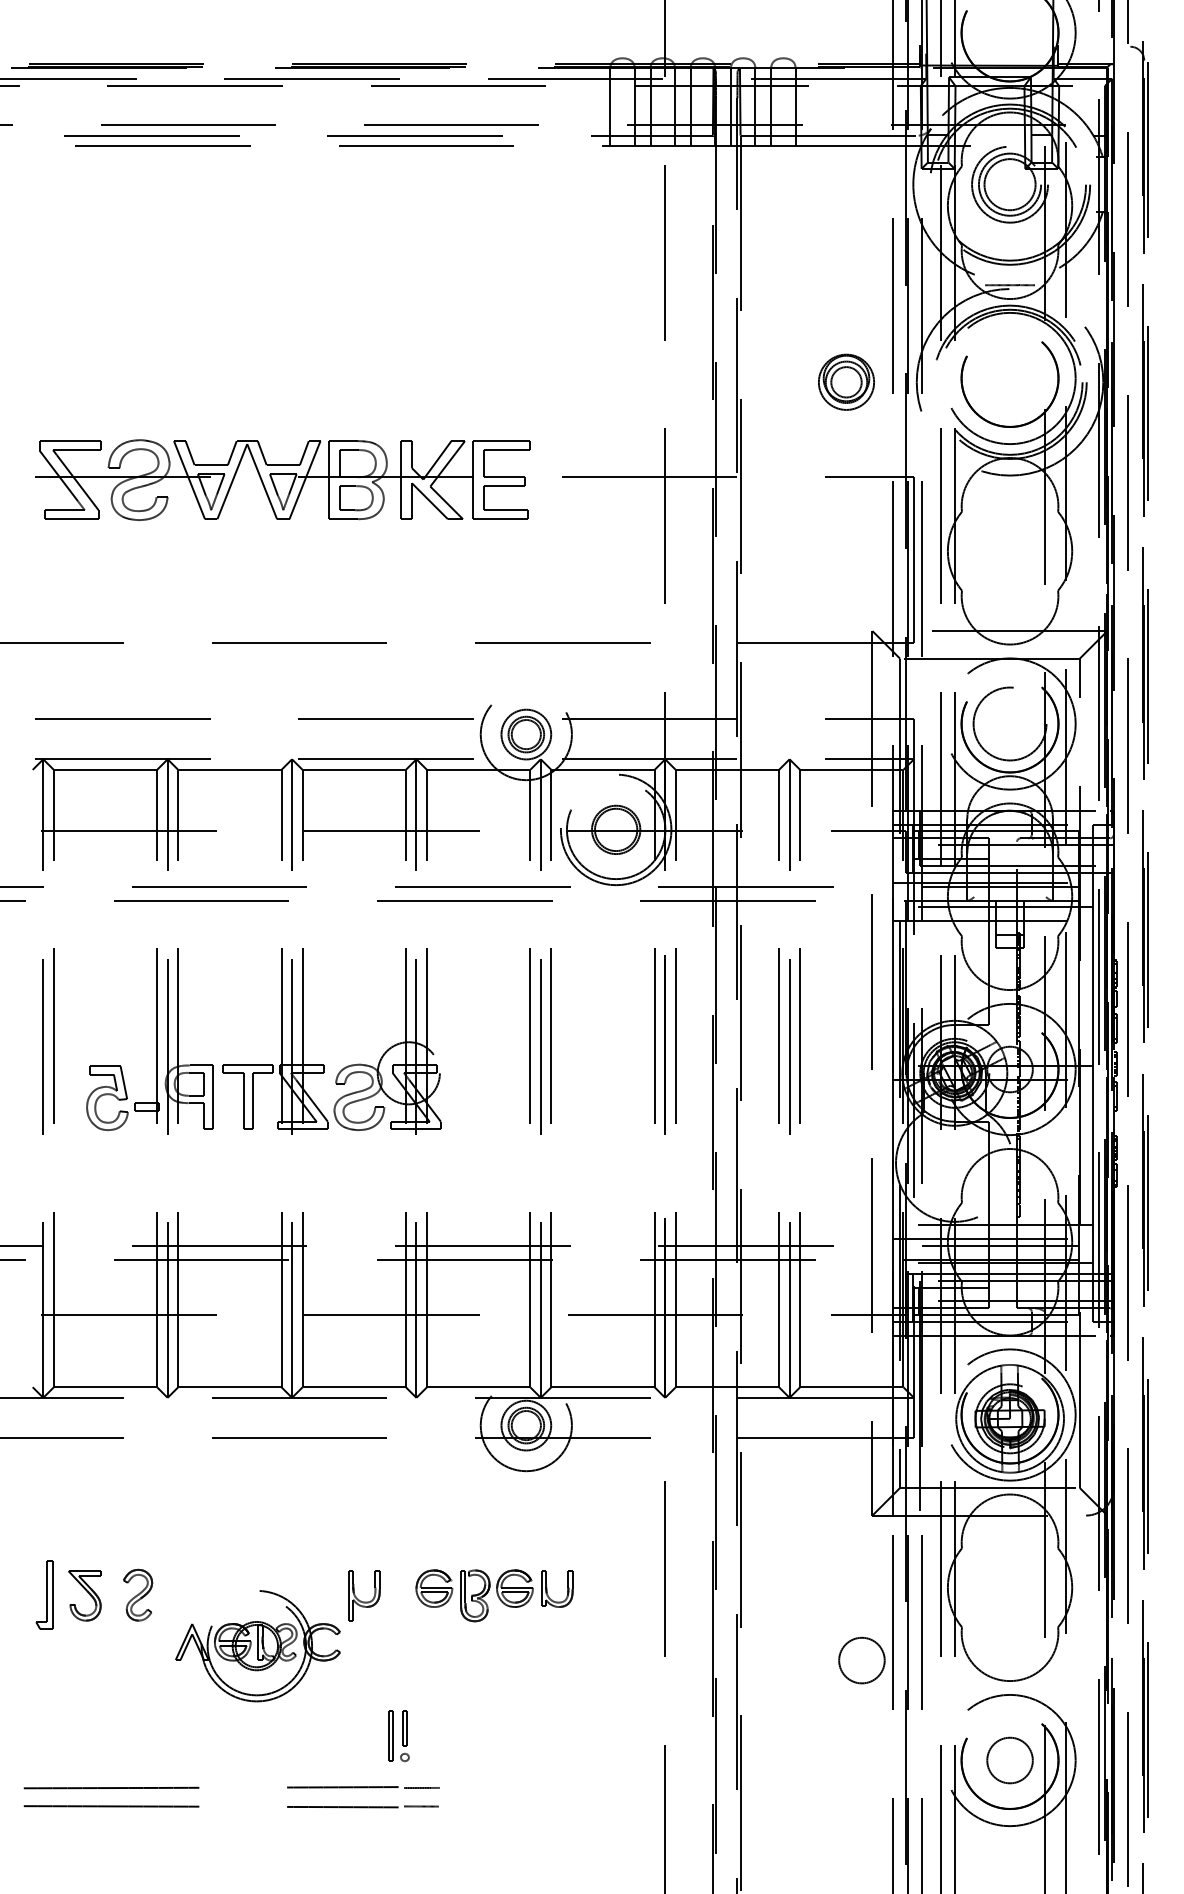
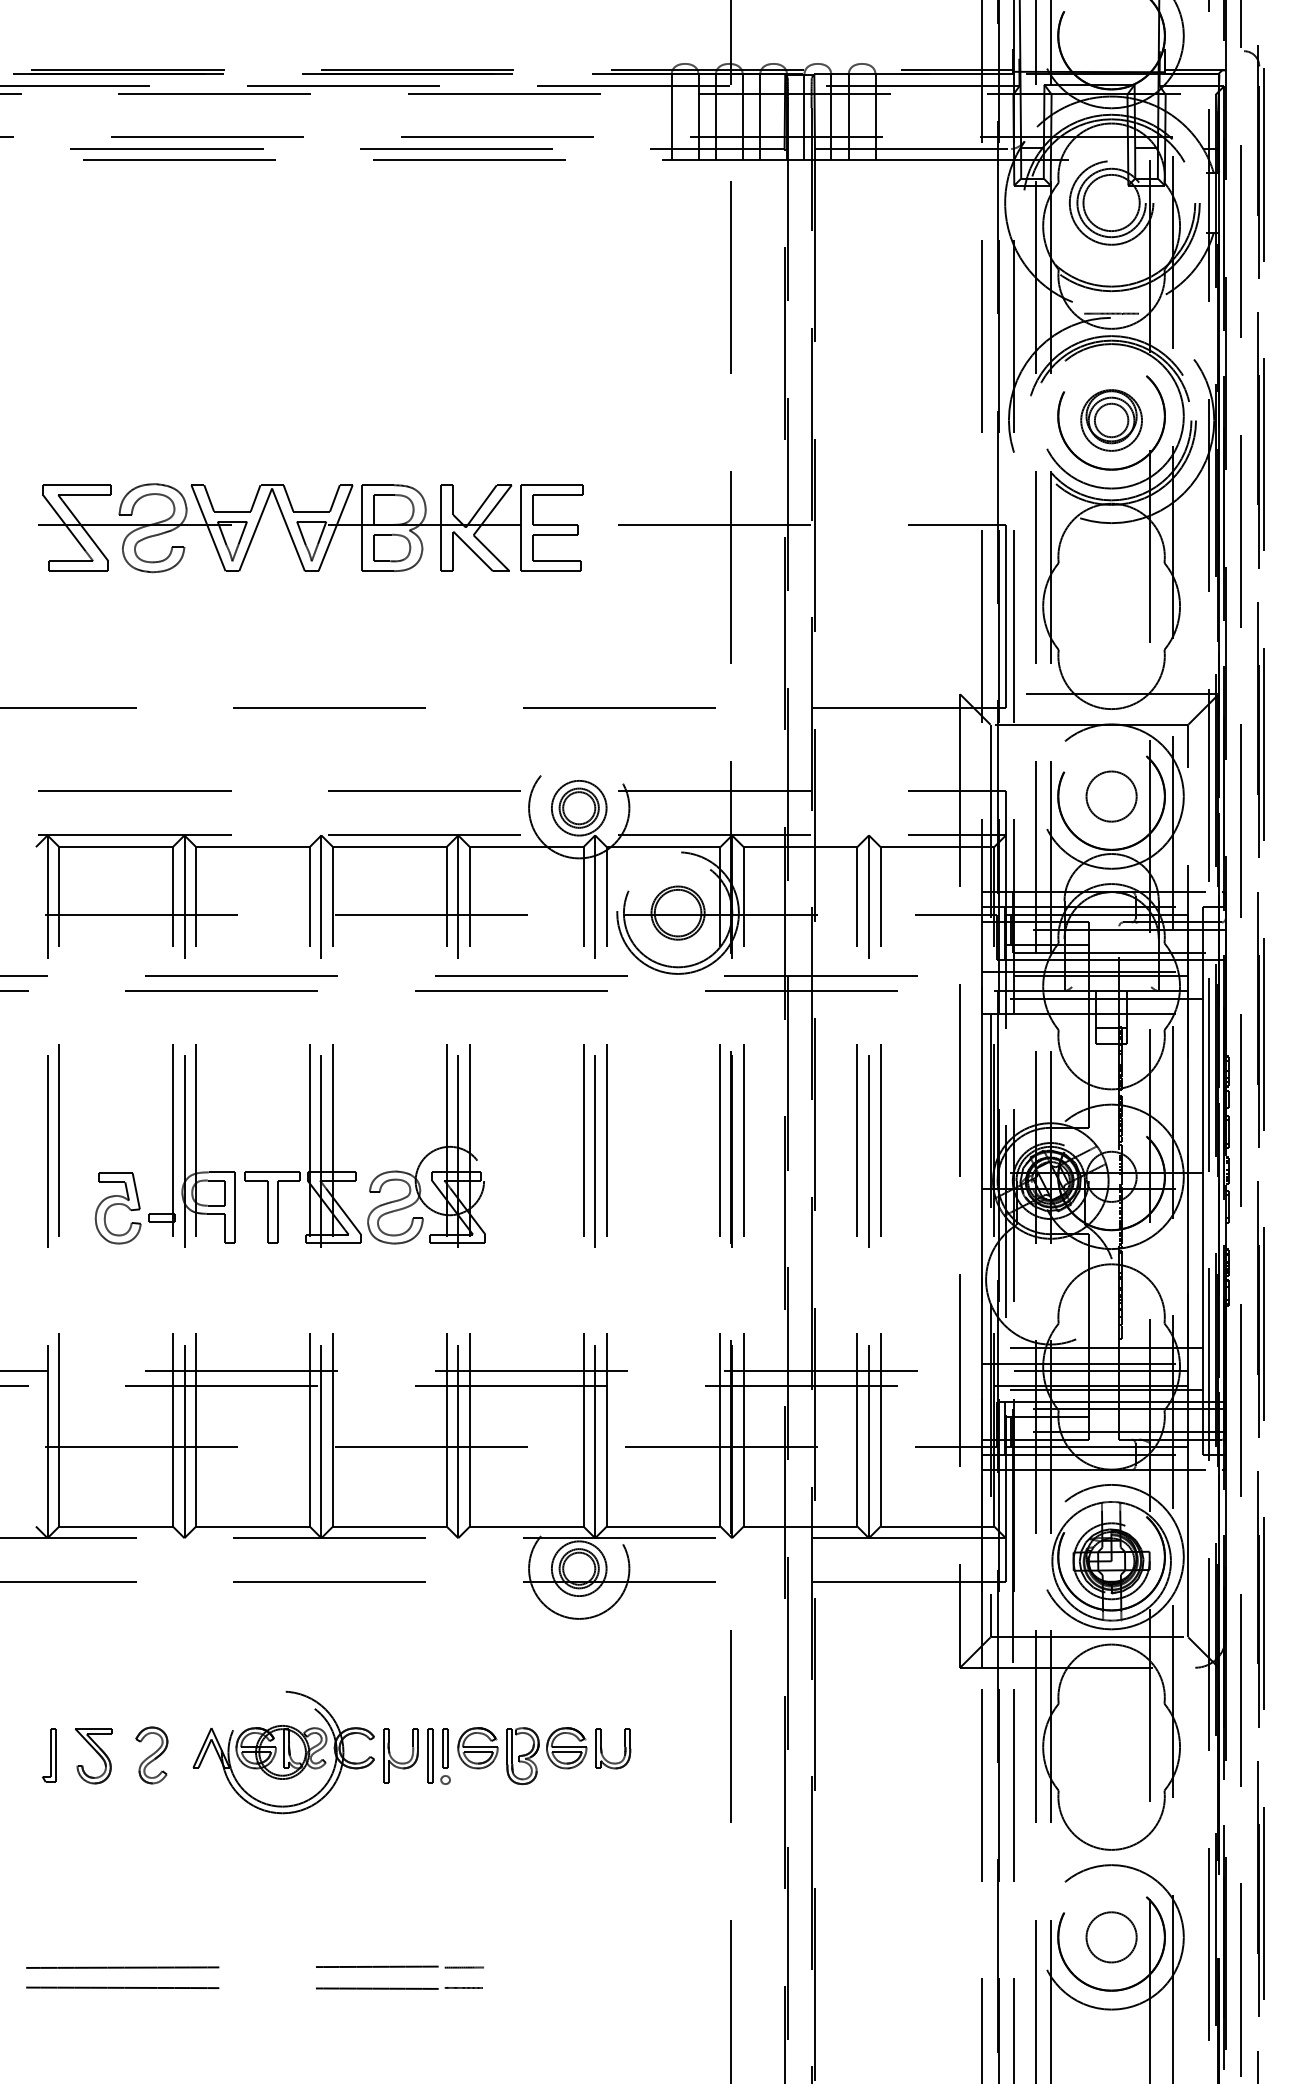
part: (846, 382) -> (1111, 420), moved
circle: (1009, 723) -> (1111, 796), size x0.62
part: (45, 1595) -> (49, 1755), size x0.71
part: (257, 1646) -> (283, 1752), moved
circle: (861, 1660) -> (948, 1827), removed
part: (398, 1736) -> (438, 1756), moved

